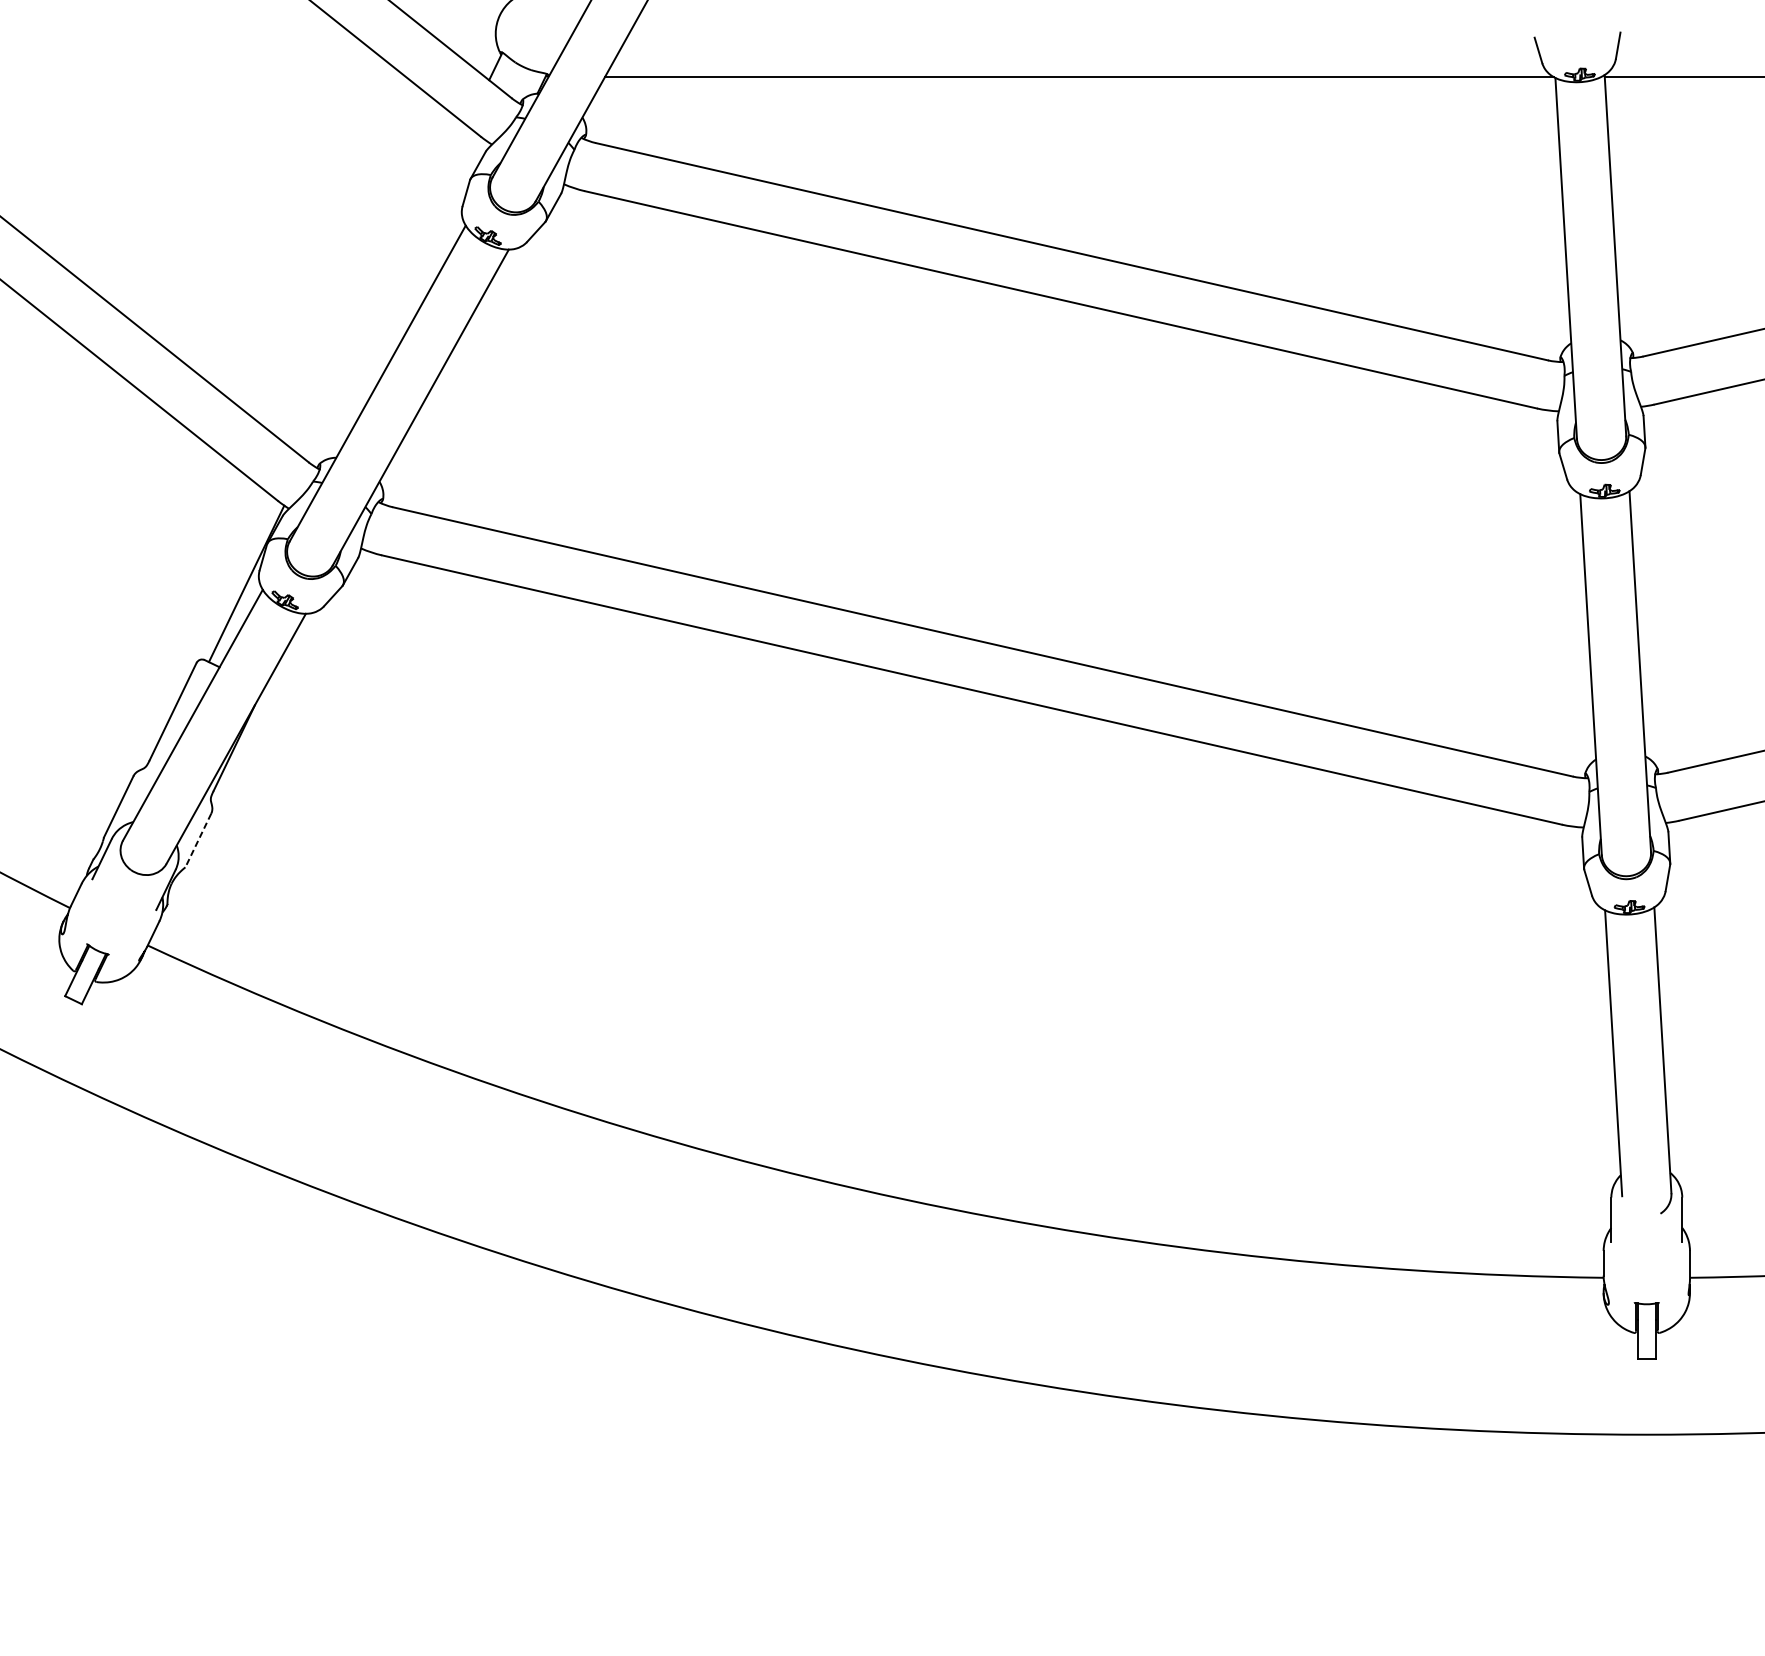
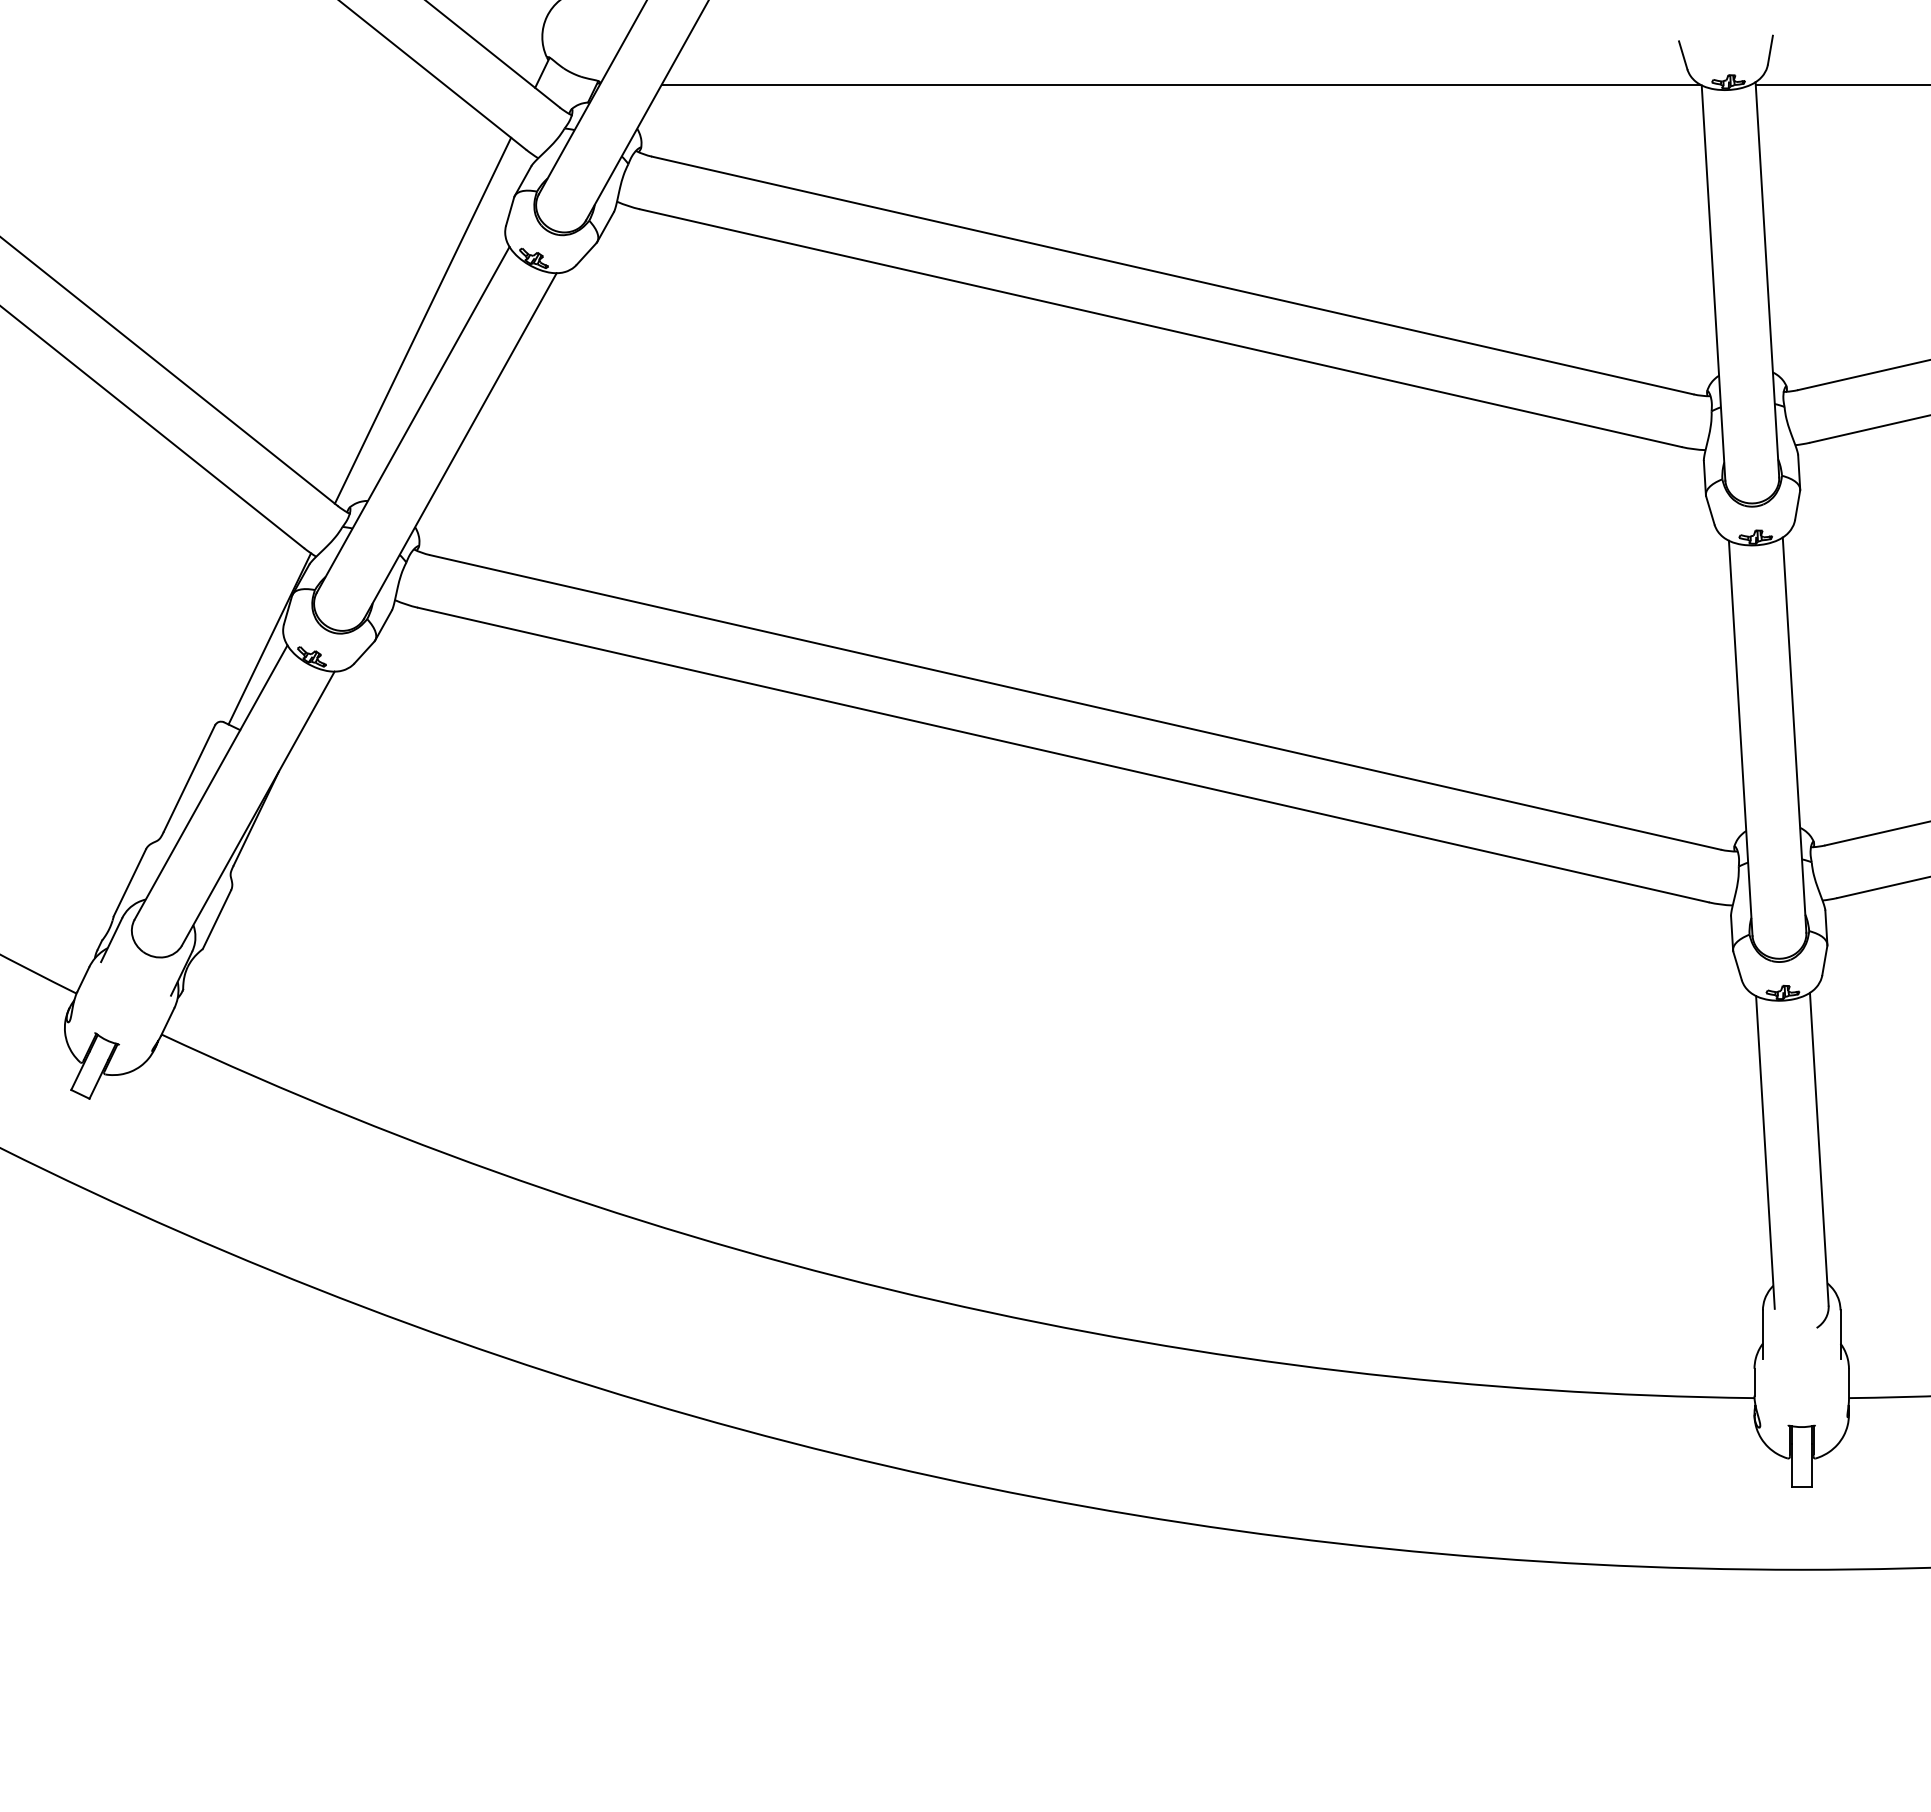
line: (386, 292) -> (422, 320), added
line: (197, 840) -> (216, 919), dashed -> solid

